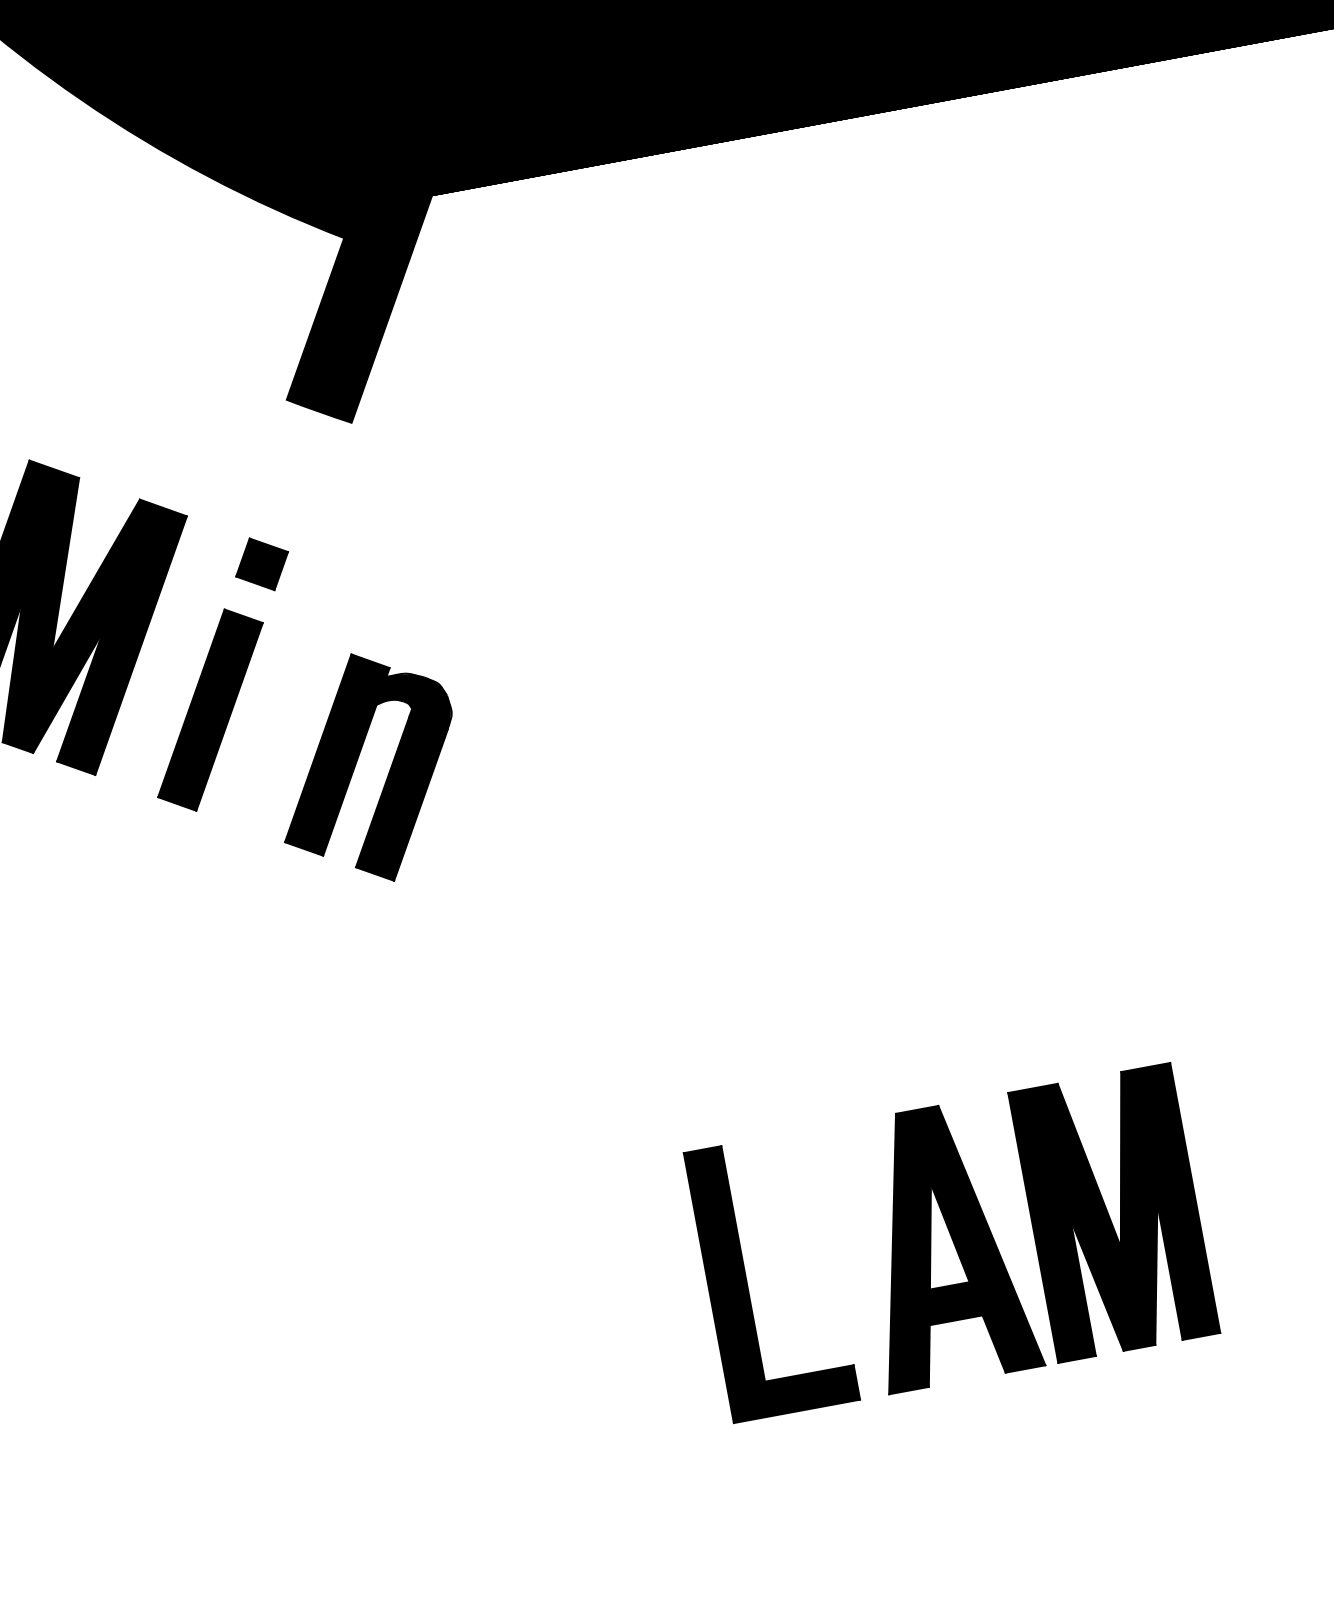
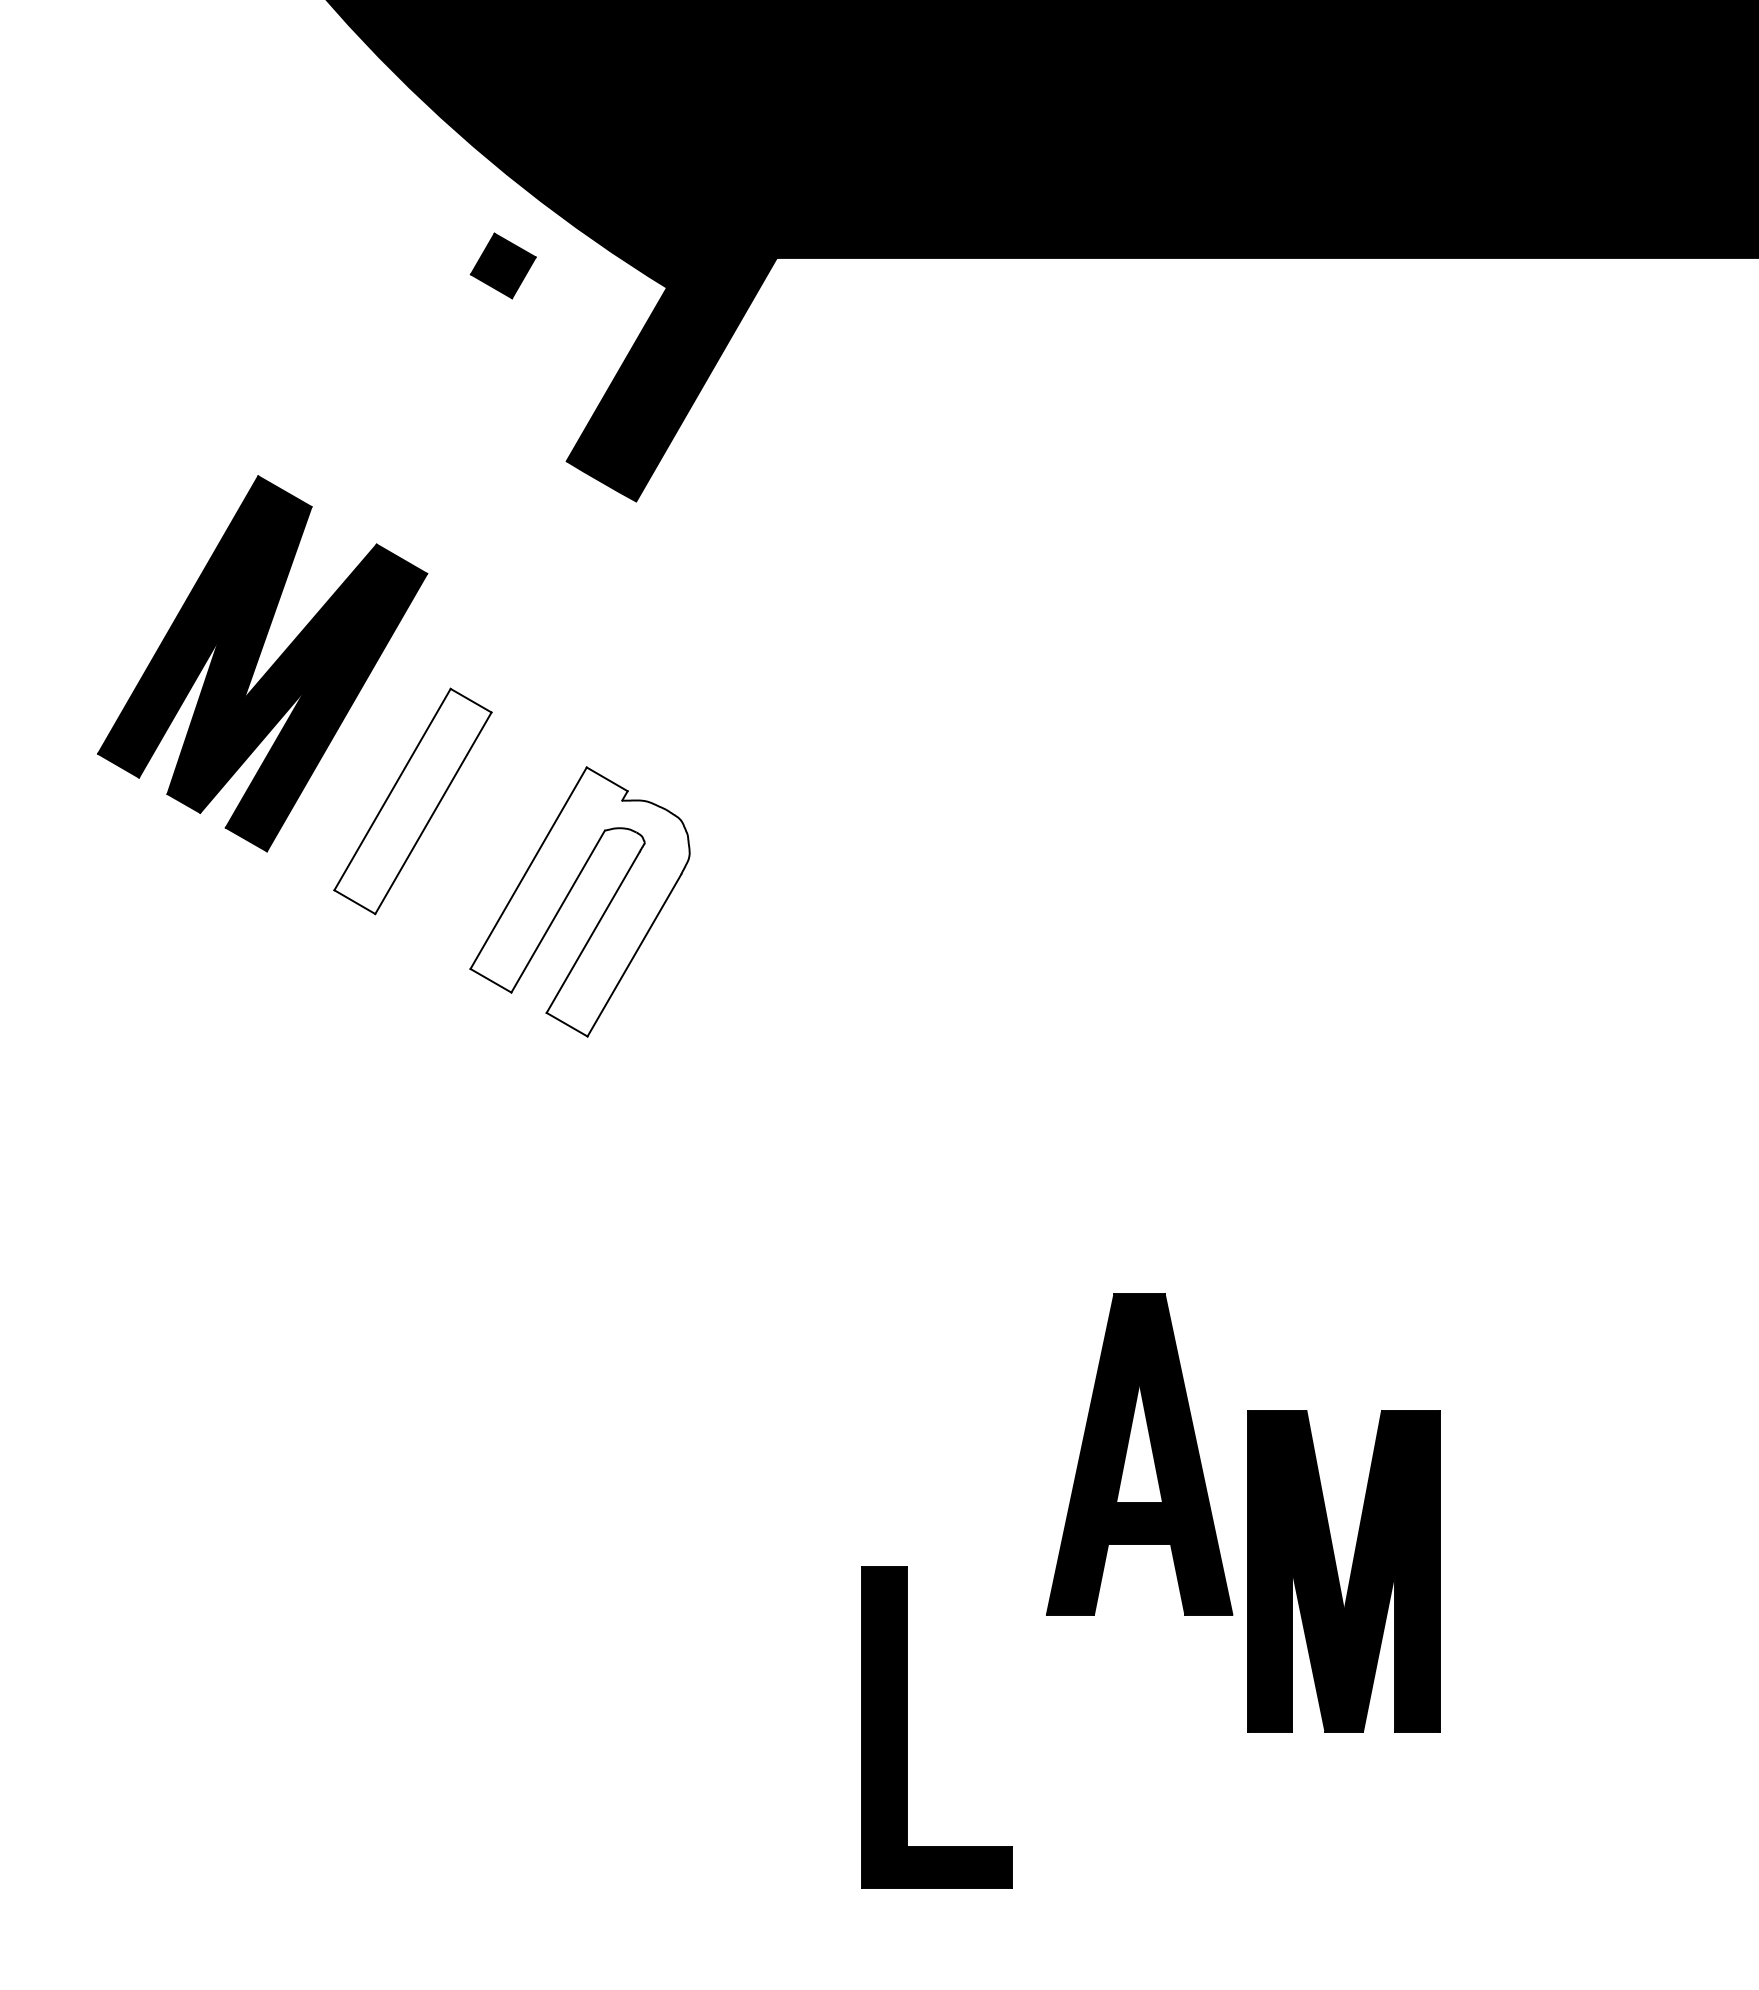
part: (261, 564) -> (502, 265), moved
fill: (210, 710) -> (412, 801), removed
fill: (366, 768) -> (579, 901), removed
part: (942, 1245) -> (1139, 1454), moved
part: (746, 1281) -> (907, 1727), moved

